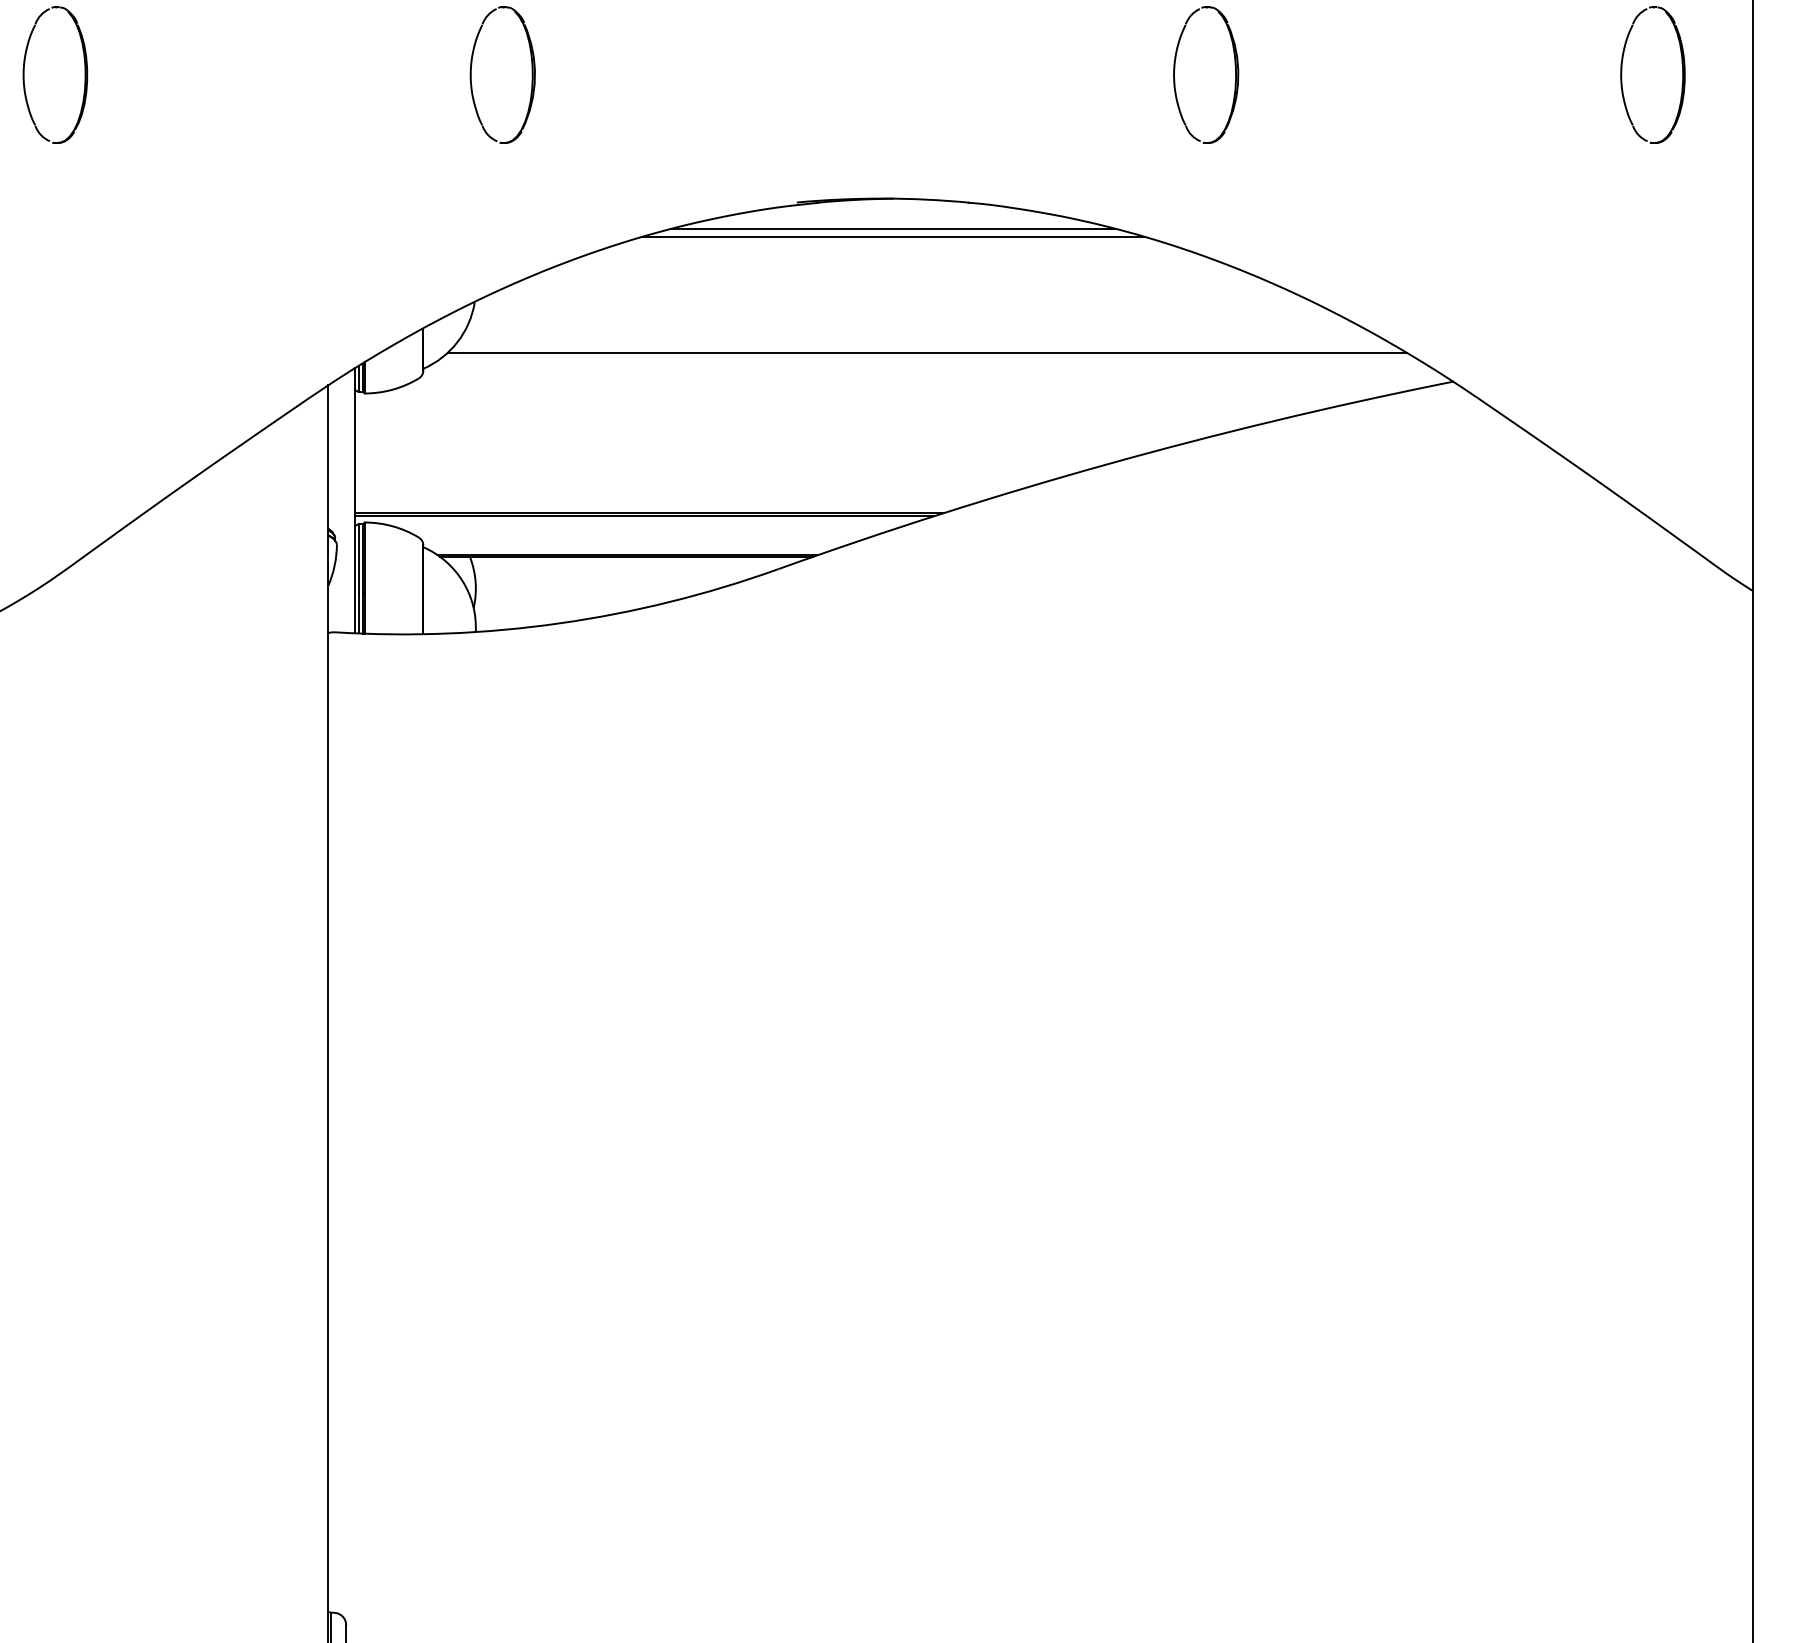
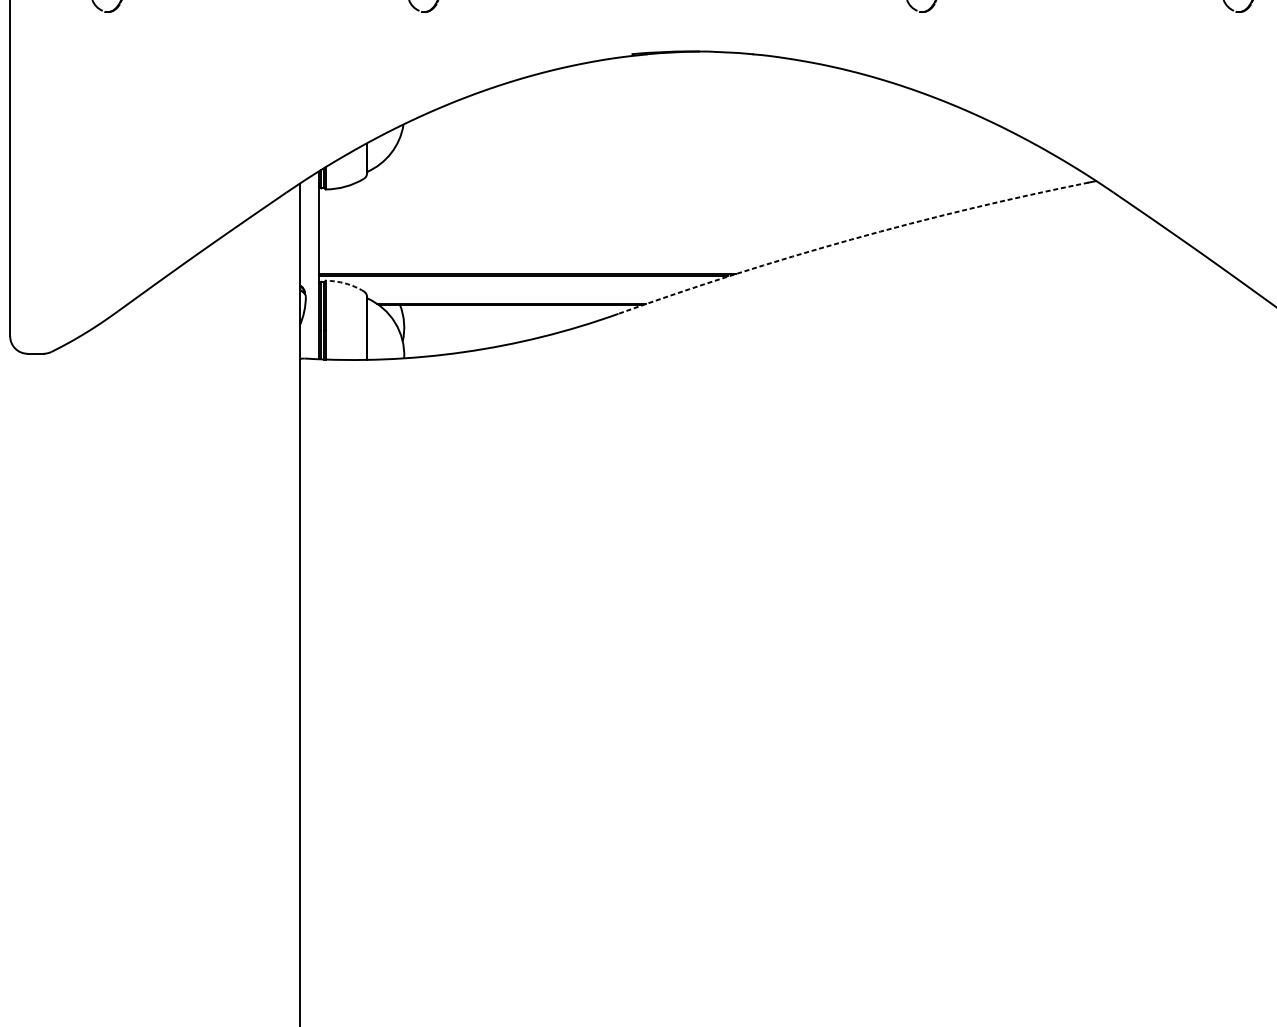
line: (892, 229) -> (699, 73), removed
line: (893, 237) -> (700, 78), removed
line: (926, 352) -> (723, 160), removed
arc: (1107, 464) -> (851, 239), solid -> dashed
arc: (392, 526) -> (345, 283), solid -> dashed

